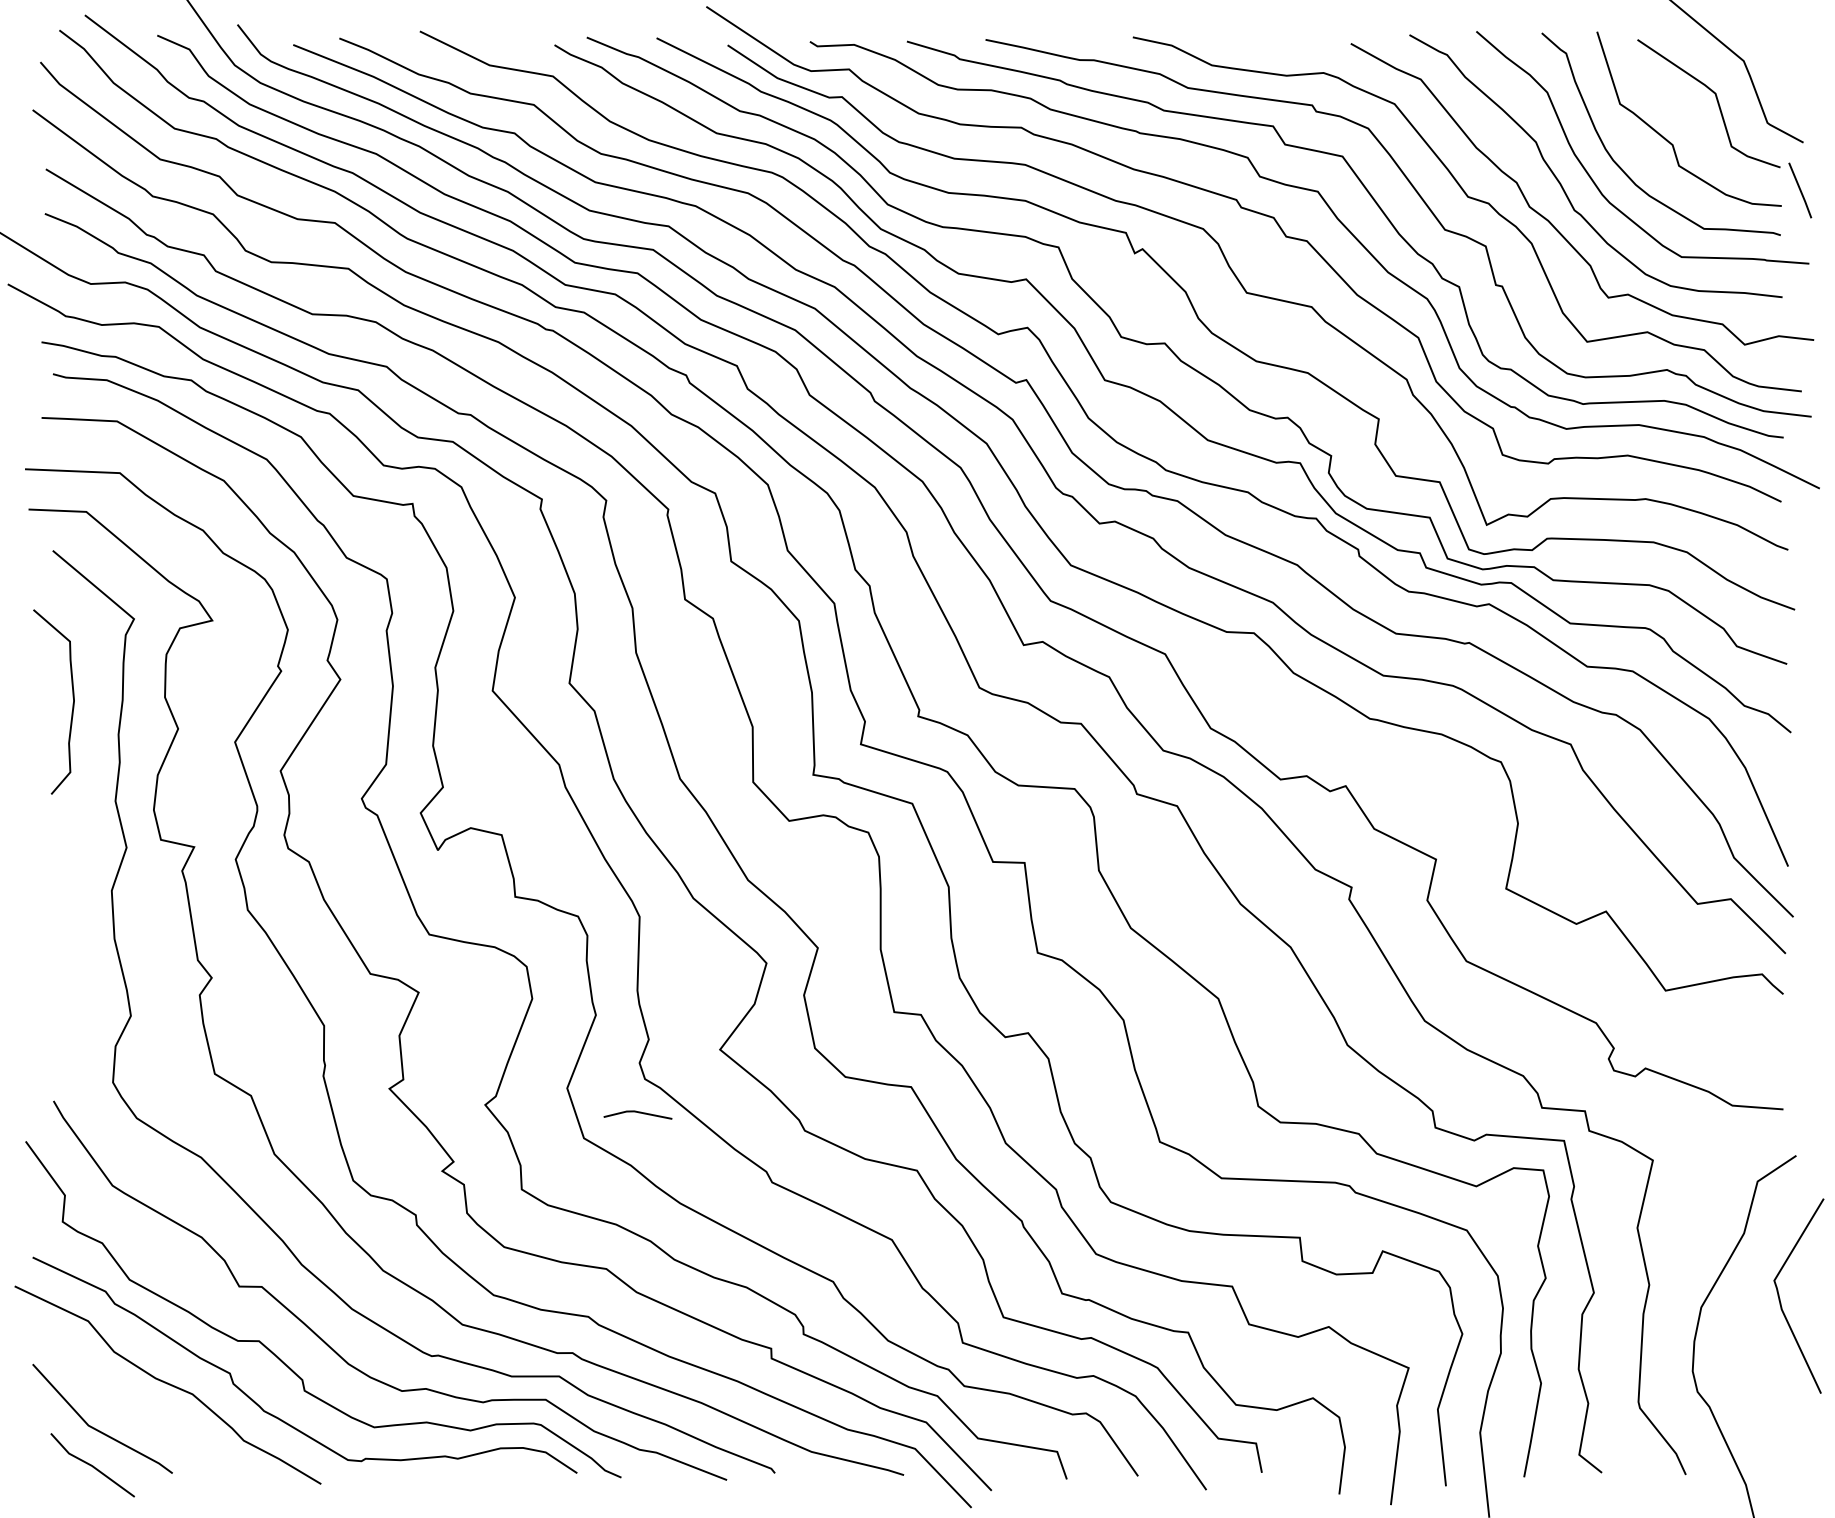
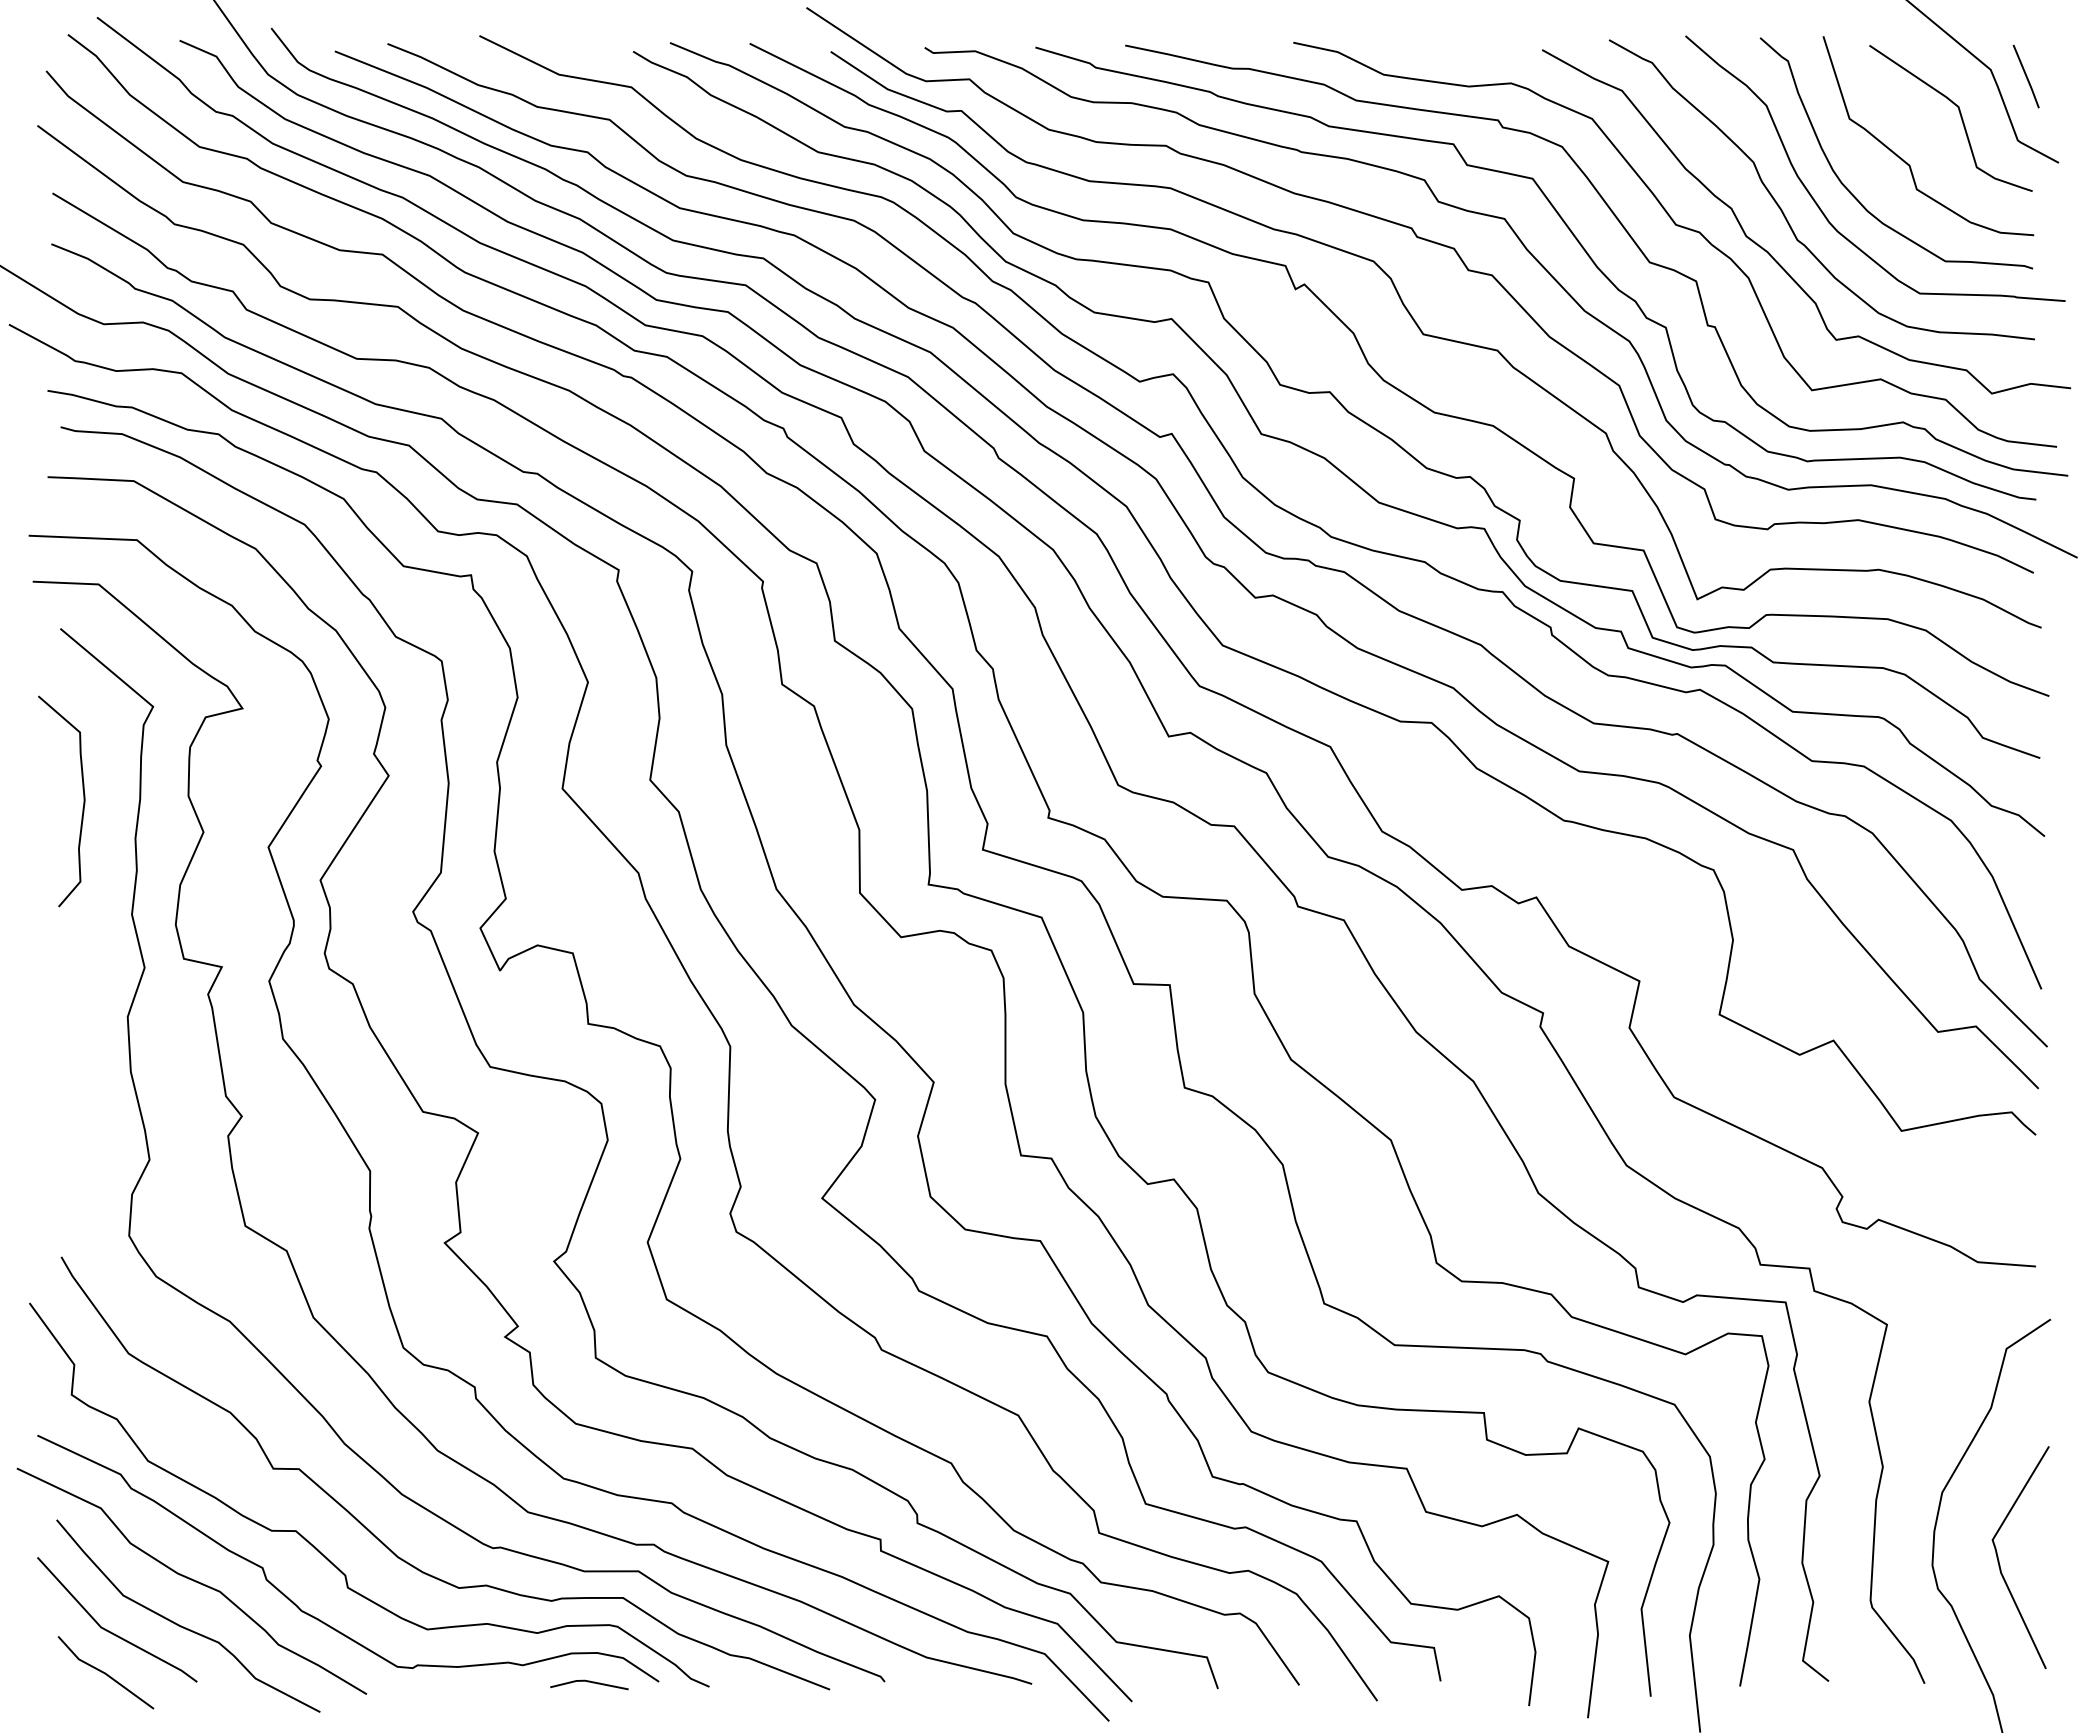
line: (1799, 190) -> (2025, 76), moved
line: (638, 1112) -> (589, 1682), moved
line: (1781, 1302) -> (2000, 1564), moved
curve: (160, 1424) -> (183, 1626), added

